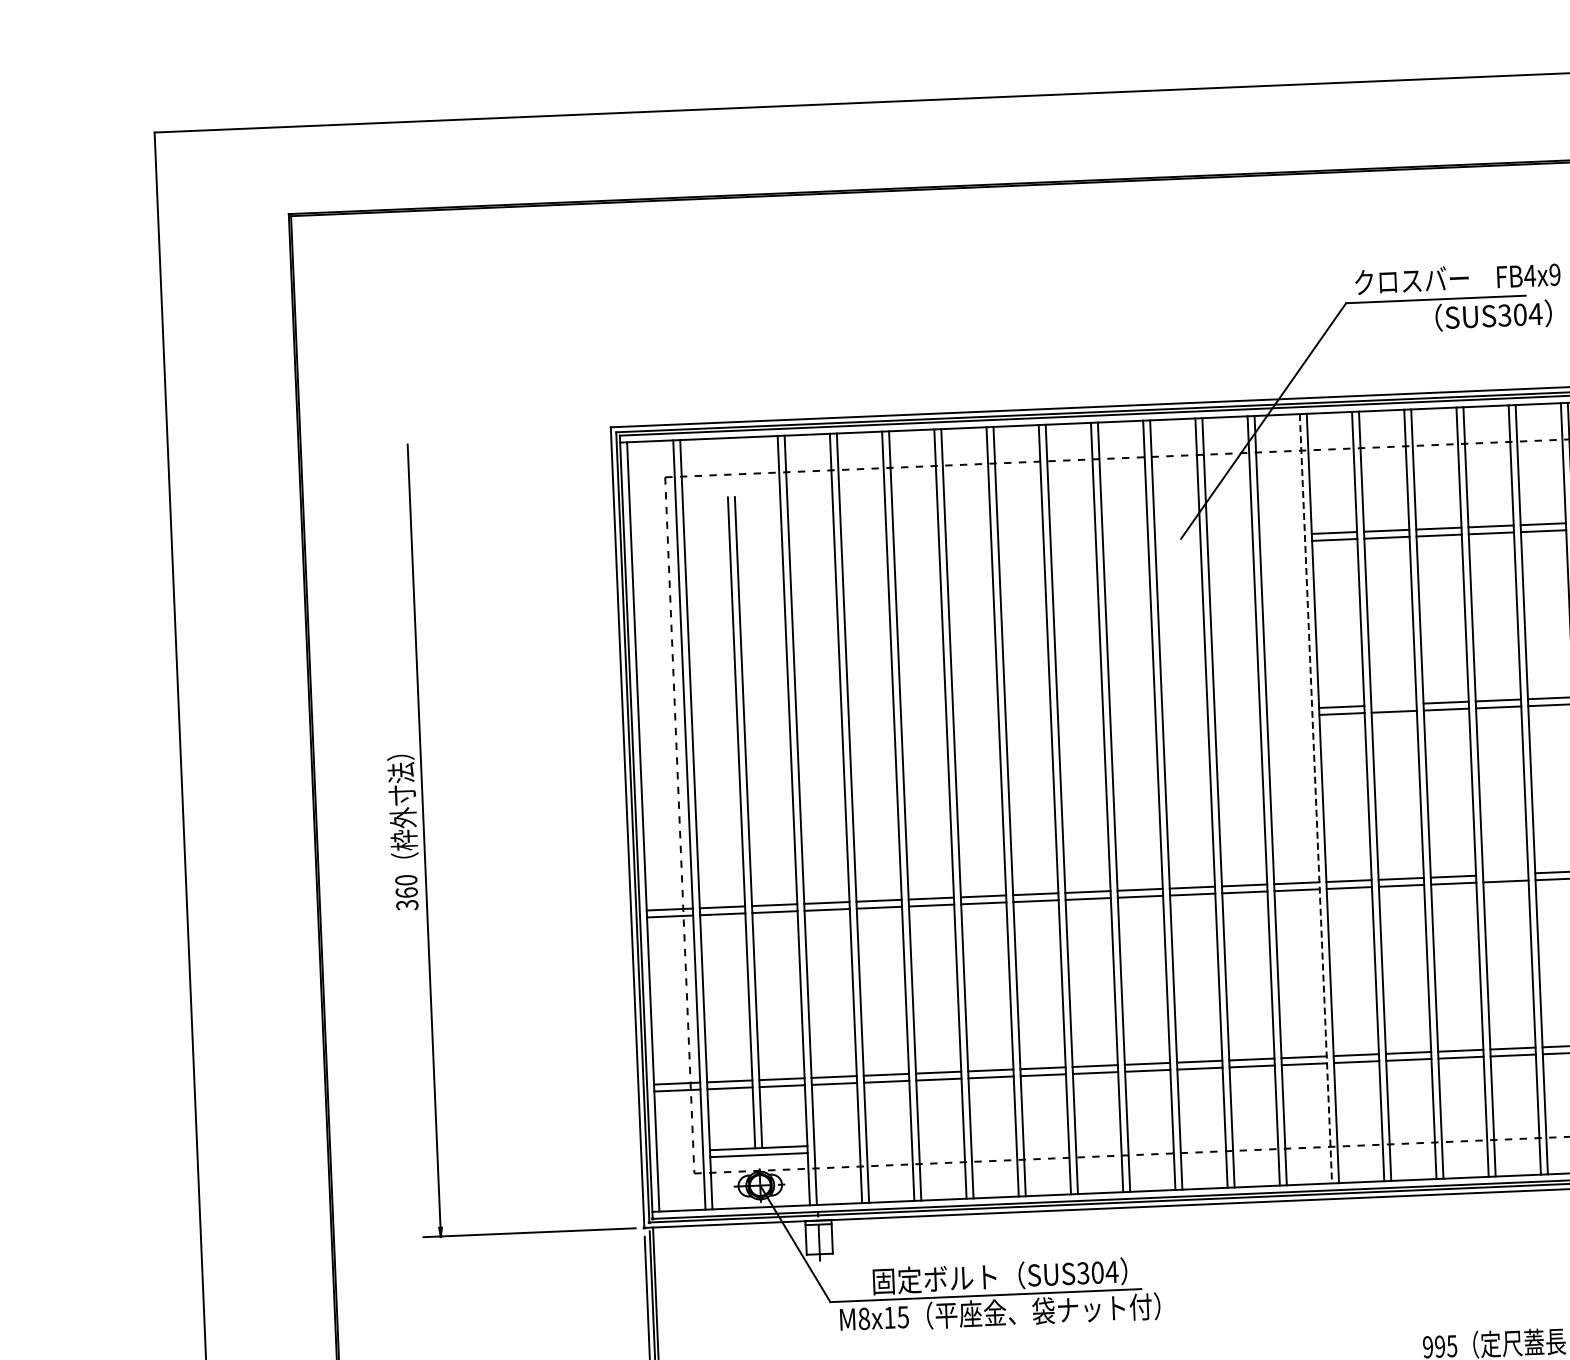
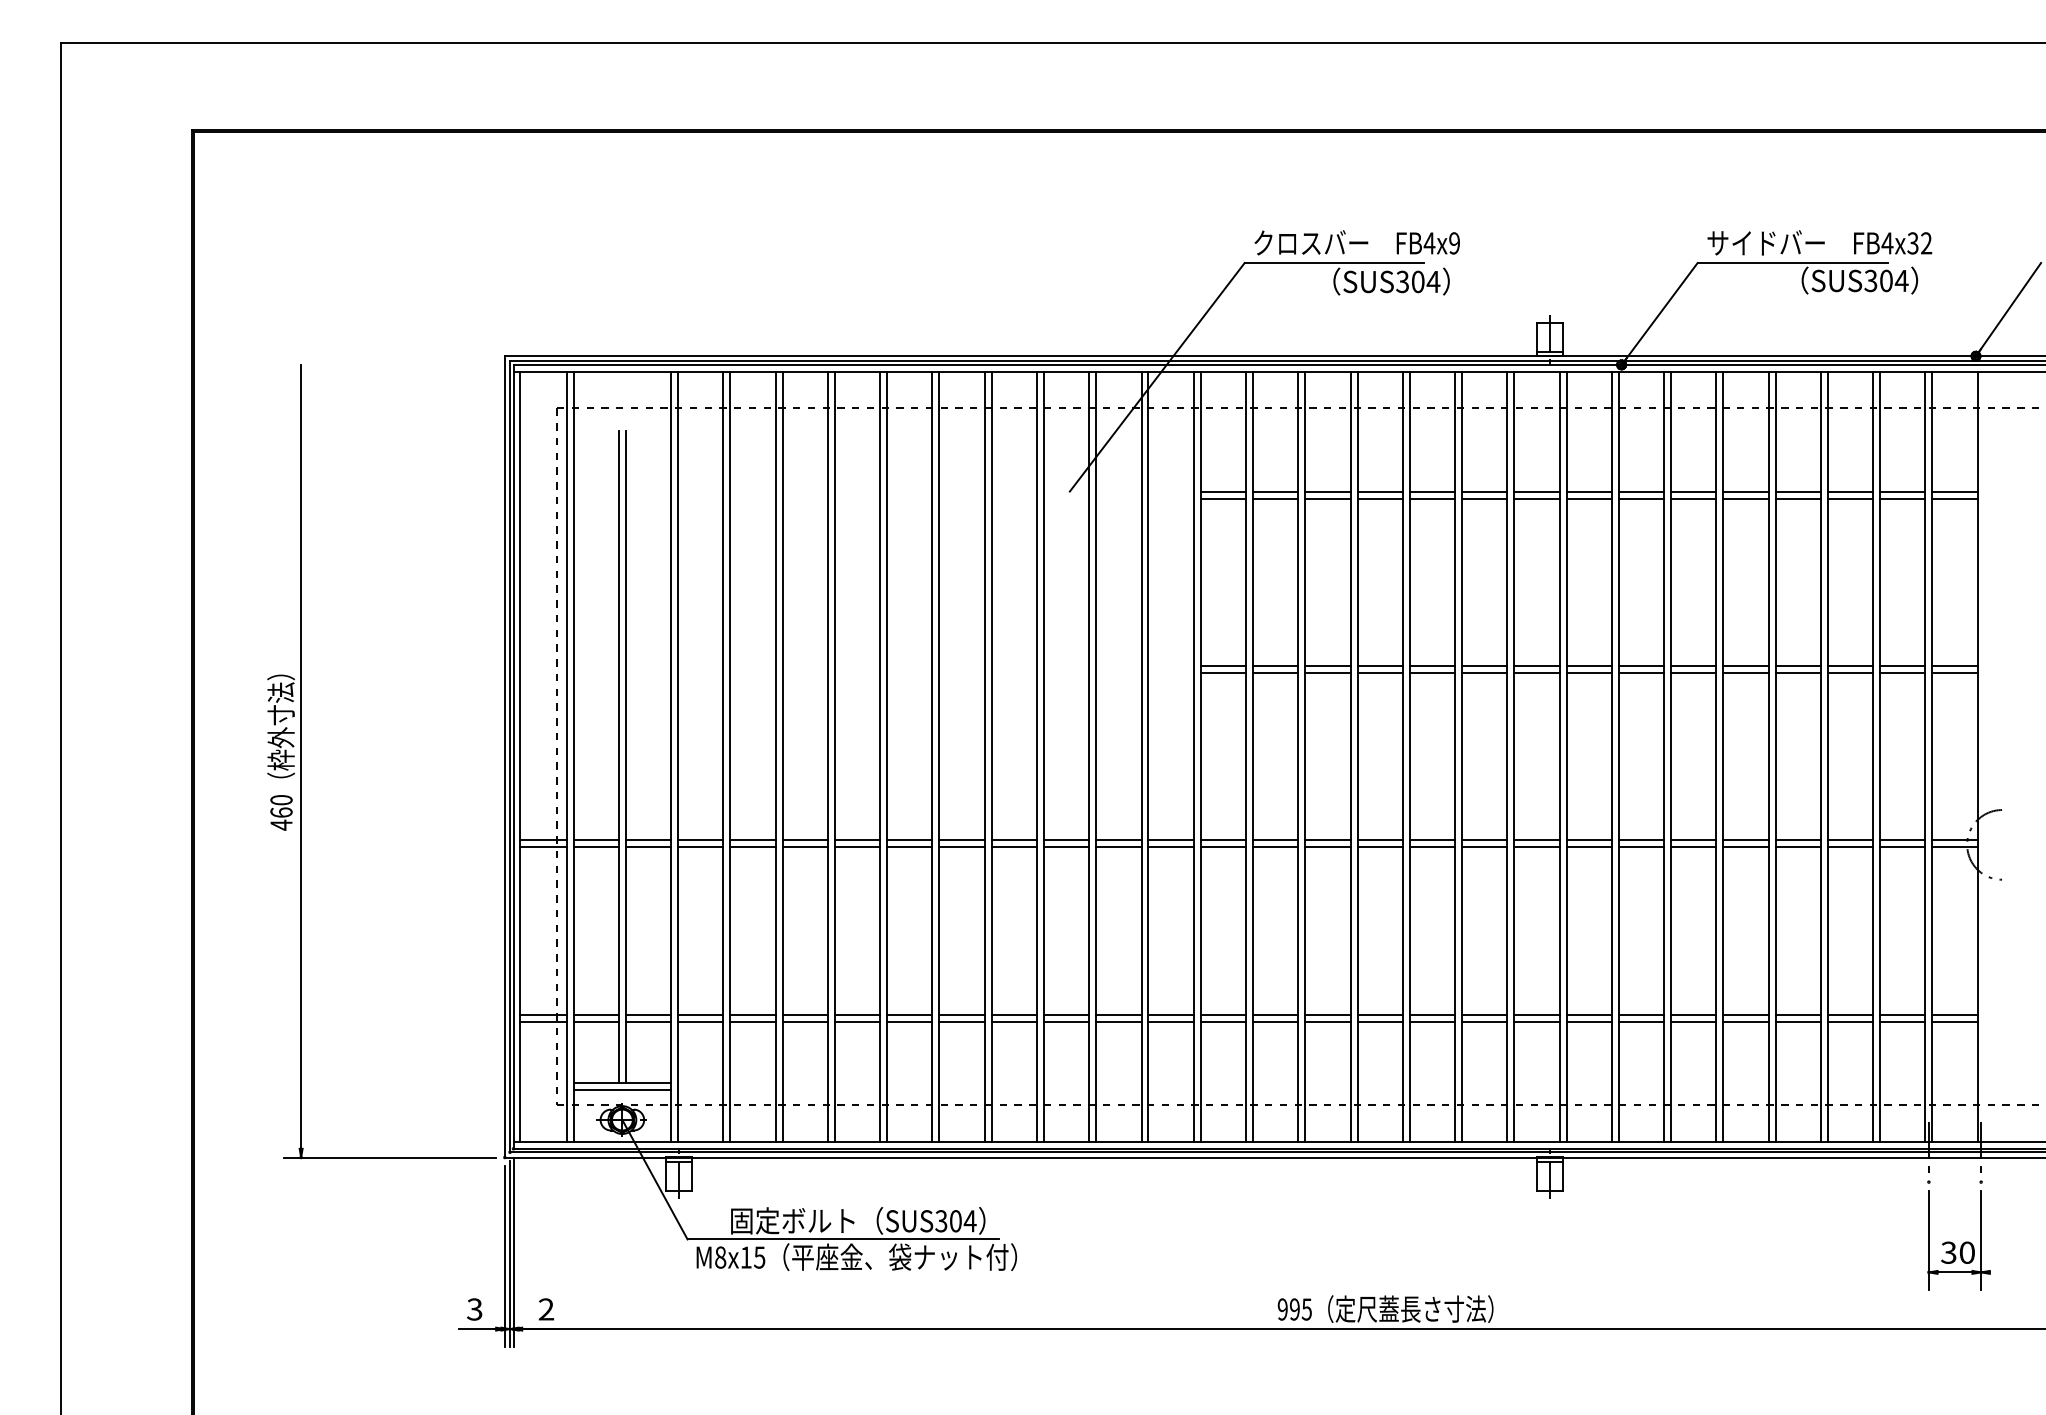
line: (1393, 705) -> (1275, 666), added
line: (1315, 798) -> (1193, 756), dashed -> solid
line: (1505, 874) -> (1379, 840), added
text: (407, 904) -> (281, 824), 360 -> 460

